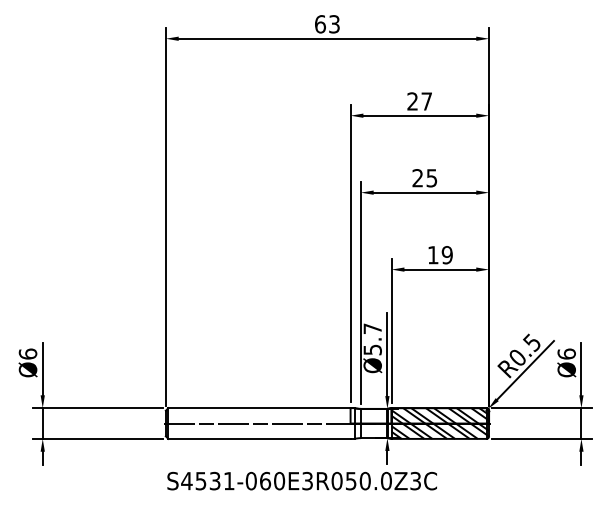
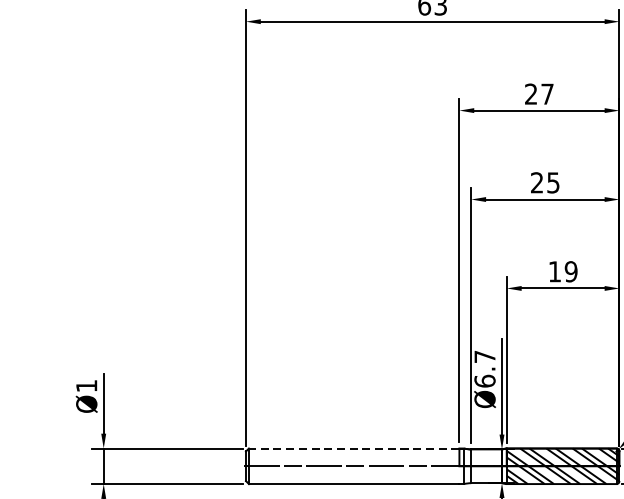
text: (372, 349) -> (484, 380), Ø5.7 -> Ø6.7
text: (27, 353) -> (86, 385), Ø6 -> Ø1
line: (259, 408) -> (354, 448), solid -> dashed

